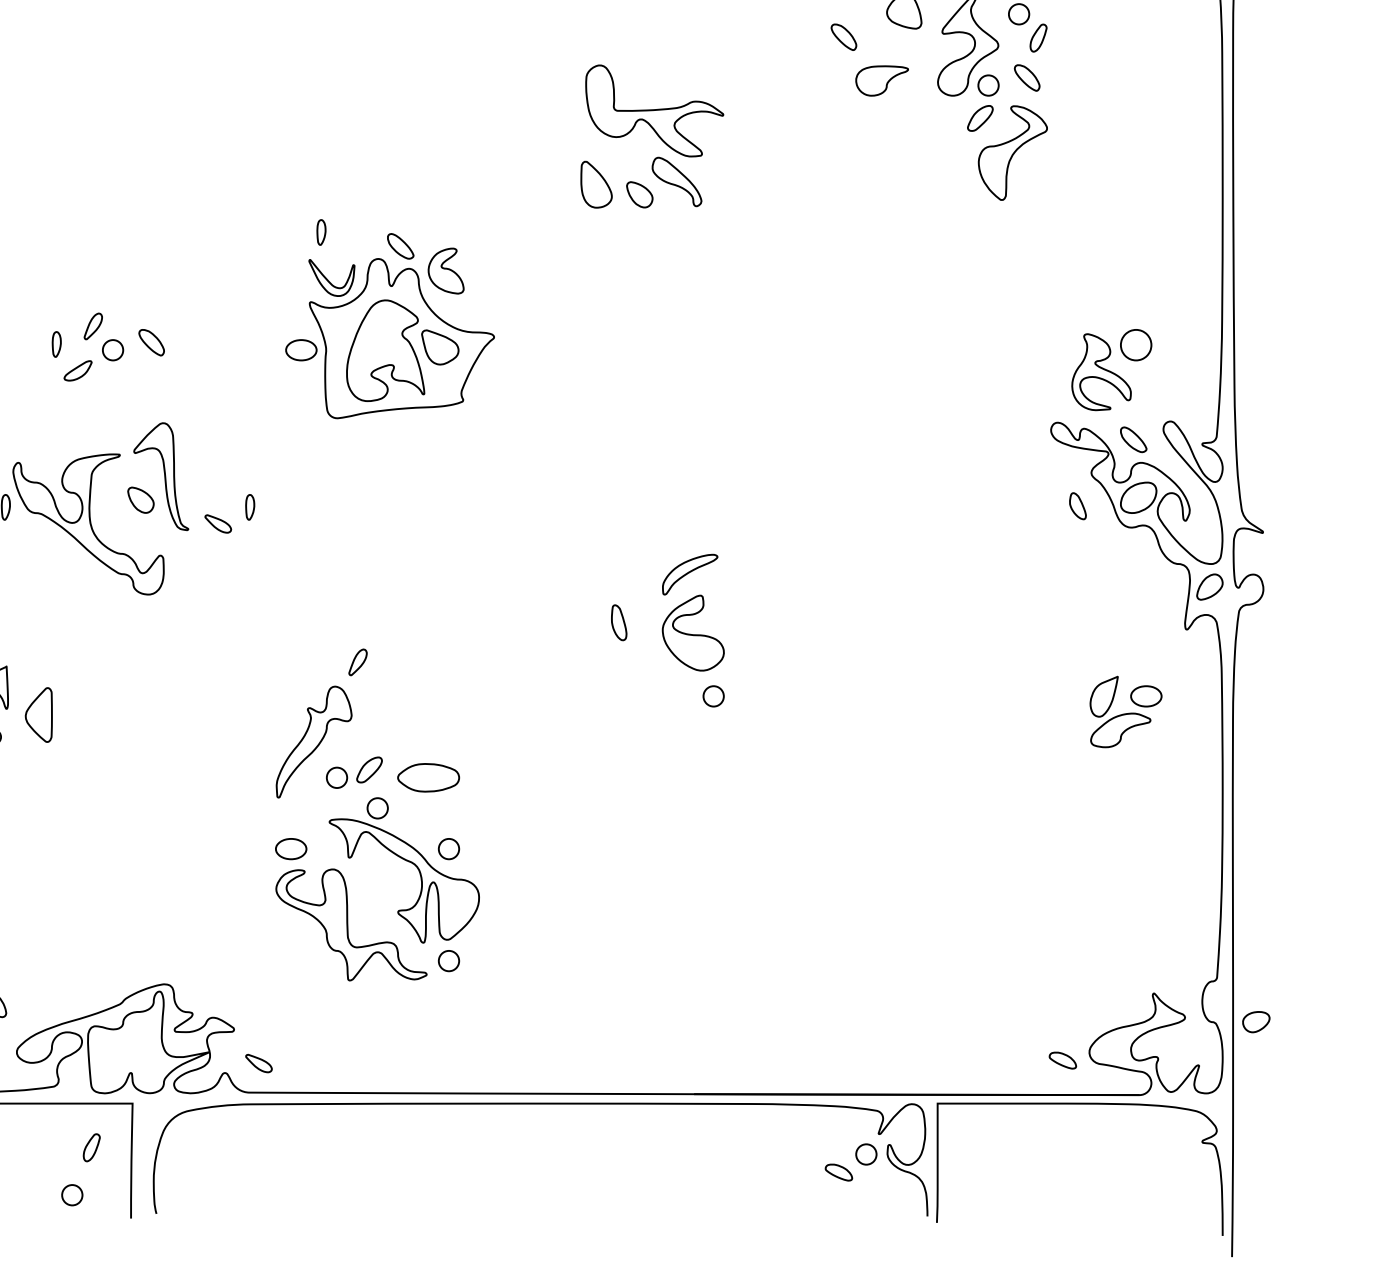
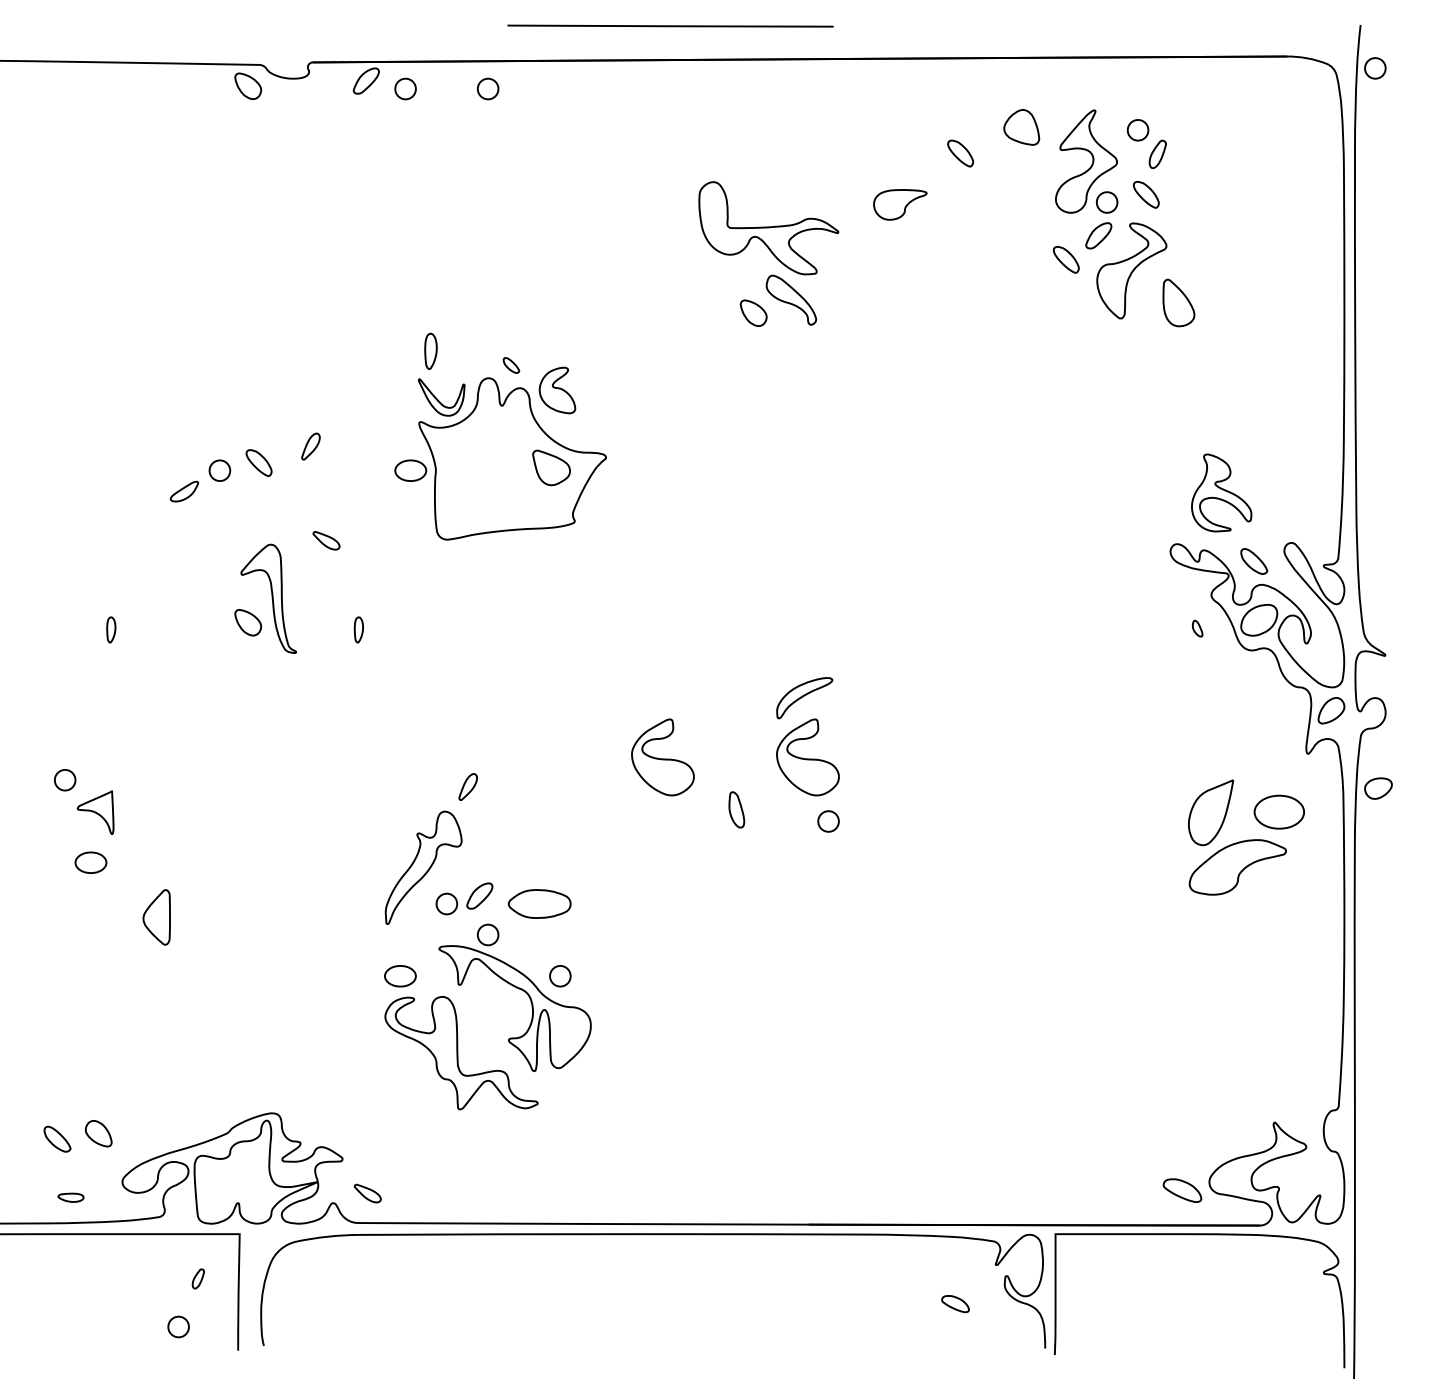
part: (882, 80) -> (900, 204), moved
part: (947, 141) -> (1065, 259), added
part: (596, 184) -> (1178, 302), moved
part: (321, 232) -> (431, 351), size x1.4
part: (400, 246) -> (511, 365), size x0.6
part: (92, 326) -> (310, 446), moved
part: (56, 344) -> (162, 464), removed
part: (1135, 345) -> (1256, 465), removed
part: (385, 351) -> (496, 471), removed
part: (1077, 505) -> (1197, 628), size x0.6
part: (218, 523) -> (326, 540), moved
part: (88, 524) -> (195, 647), removed
part: (618, 622) -> (736, 809), moved
part: (549, 633) -> (662, 757), added
part: (1126, 711) -> (1246, 836), size x1.6
part: (38, 715) -> (156, 917), moved
part: (449, 960) -> (560, 1089), removed
part: (1256, 1022) -> (1378, 788), moved
part: (1062, 1060) -> (1182, 1190), size x1.4
part: (91, 1147) -> (198, 1278), size x0.7
part: (866, 1154) -> (983, 1285), removed

